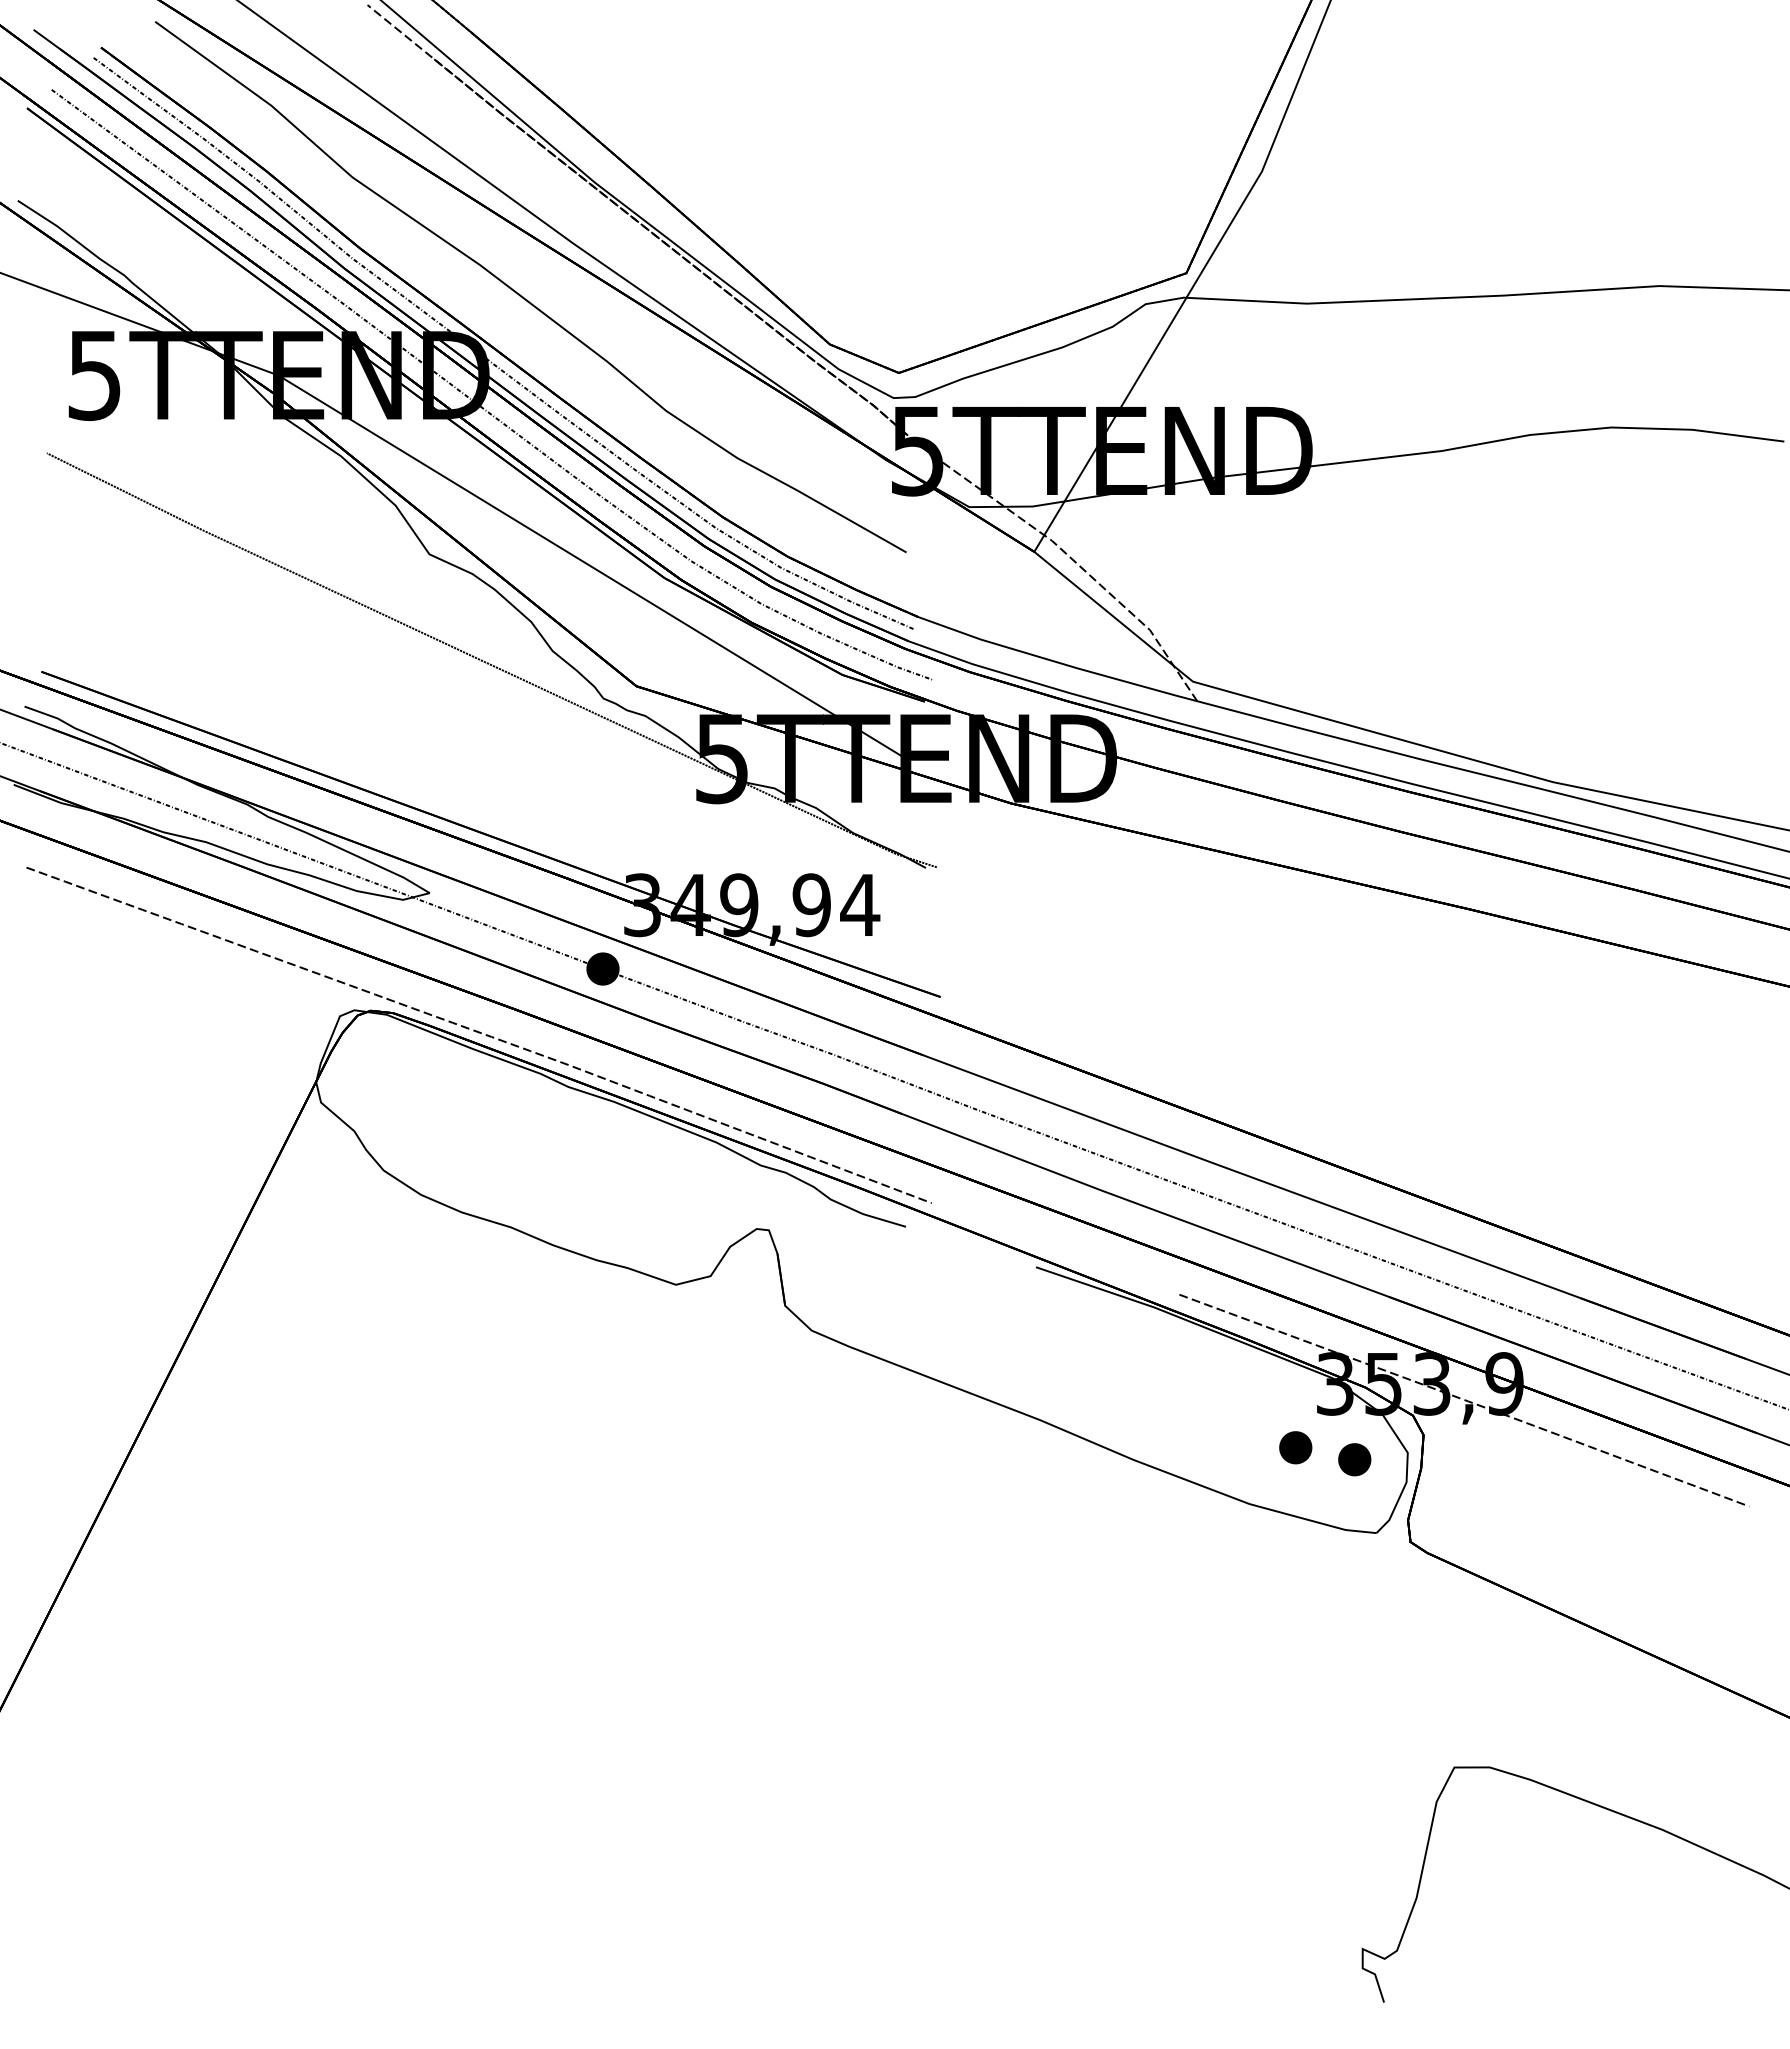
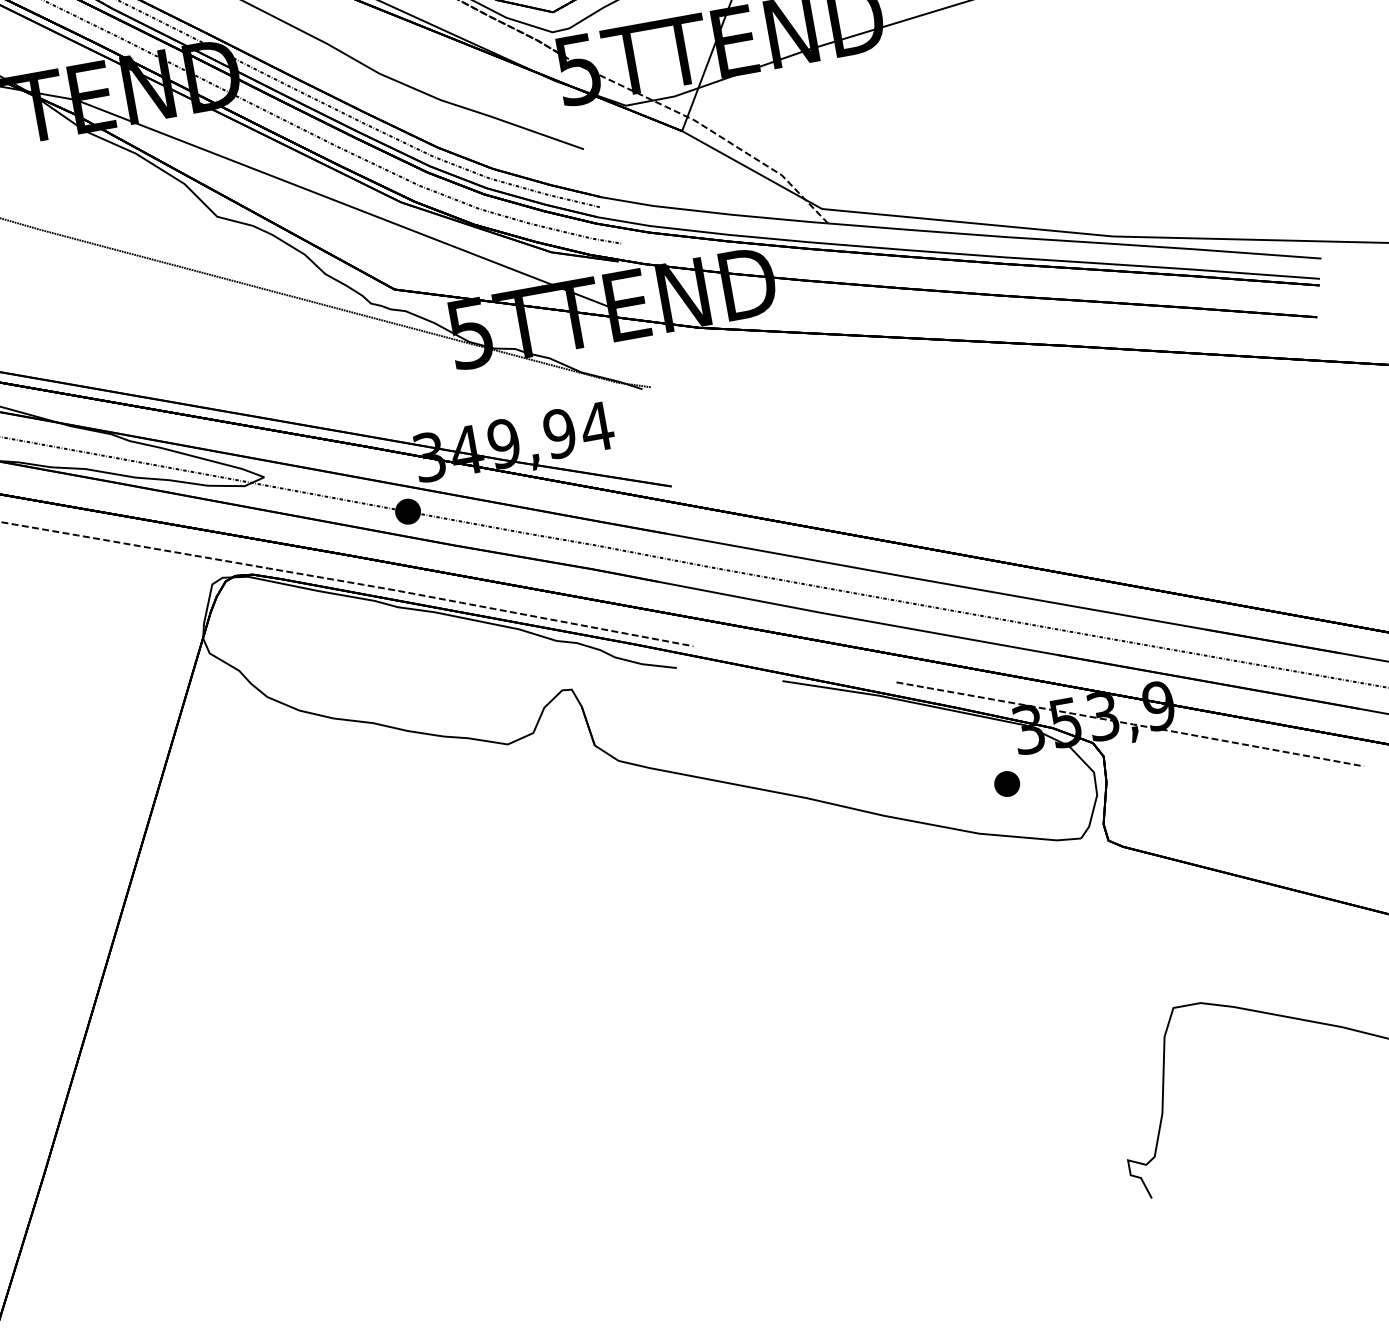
part: (1354, 1459) -> (1053, 784), removed

